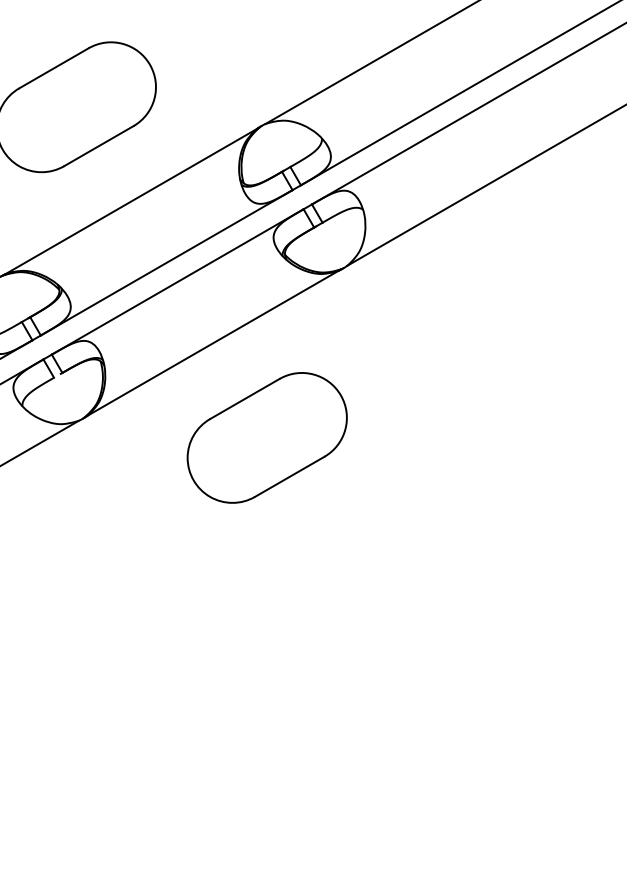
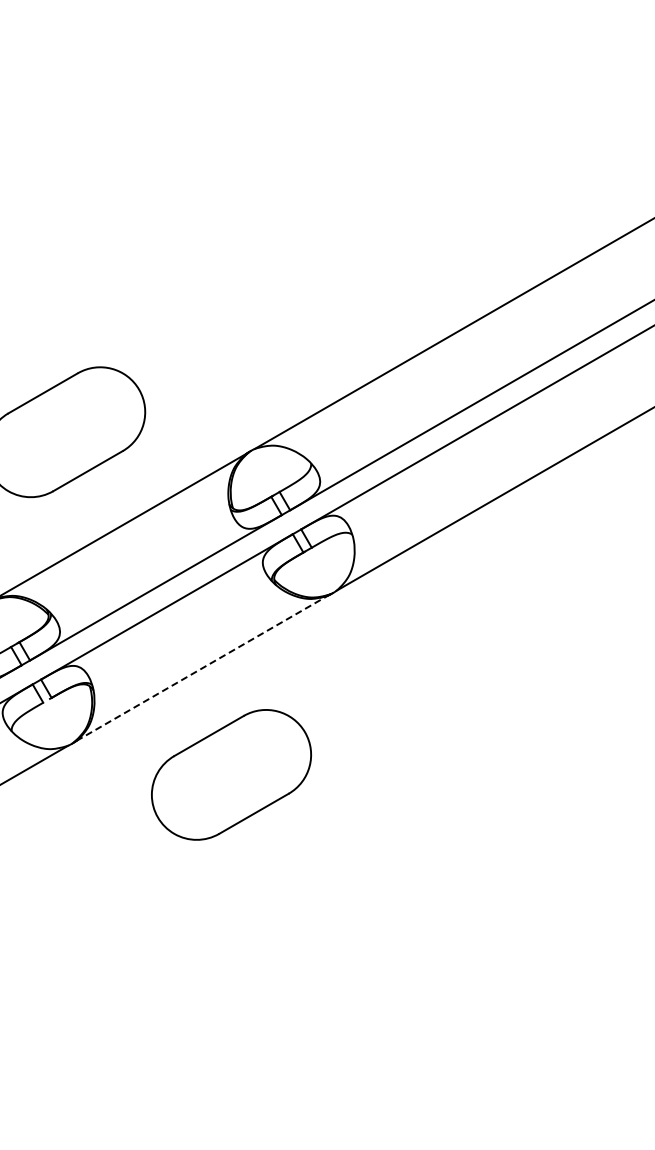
line: (213, 343) -> (202, 668), solid -> dashed
part: (267, 437) -> (231, 774), moved

